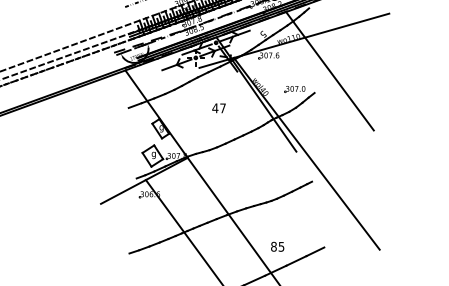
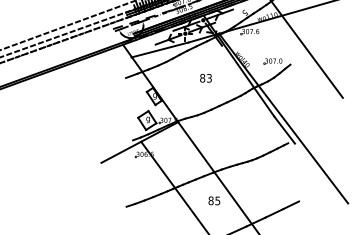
line: (166, 75) -> (159, 49), added
text: (218, 108) -> (205, 78), 47 -> 83
line: (307, 166) -> (284, 129), added
text: (277, 246) -> (214, 200), moved

